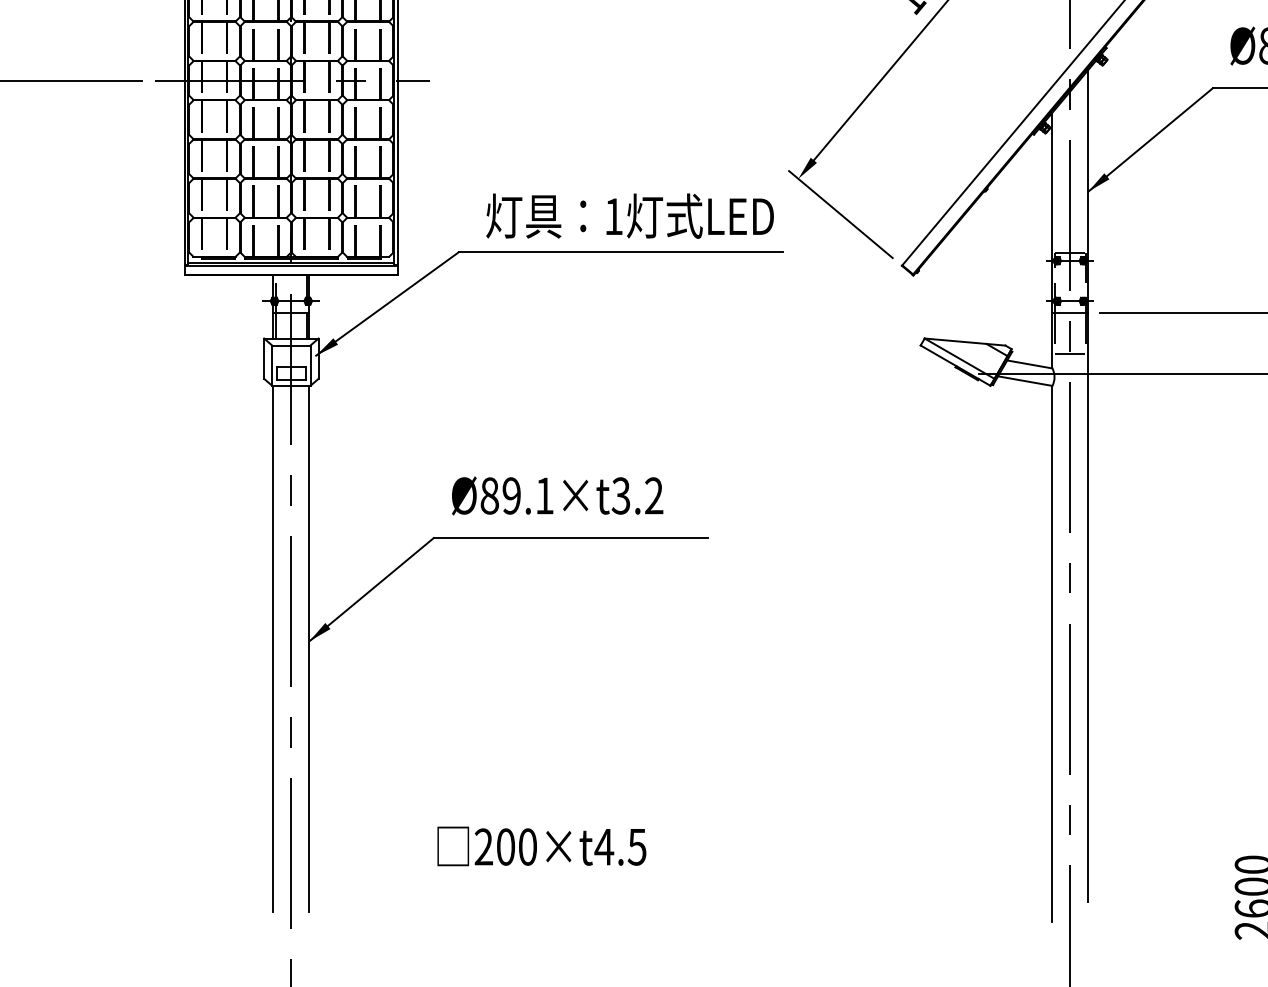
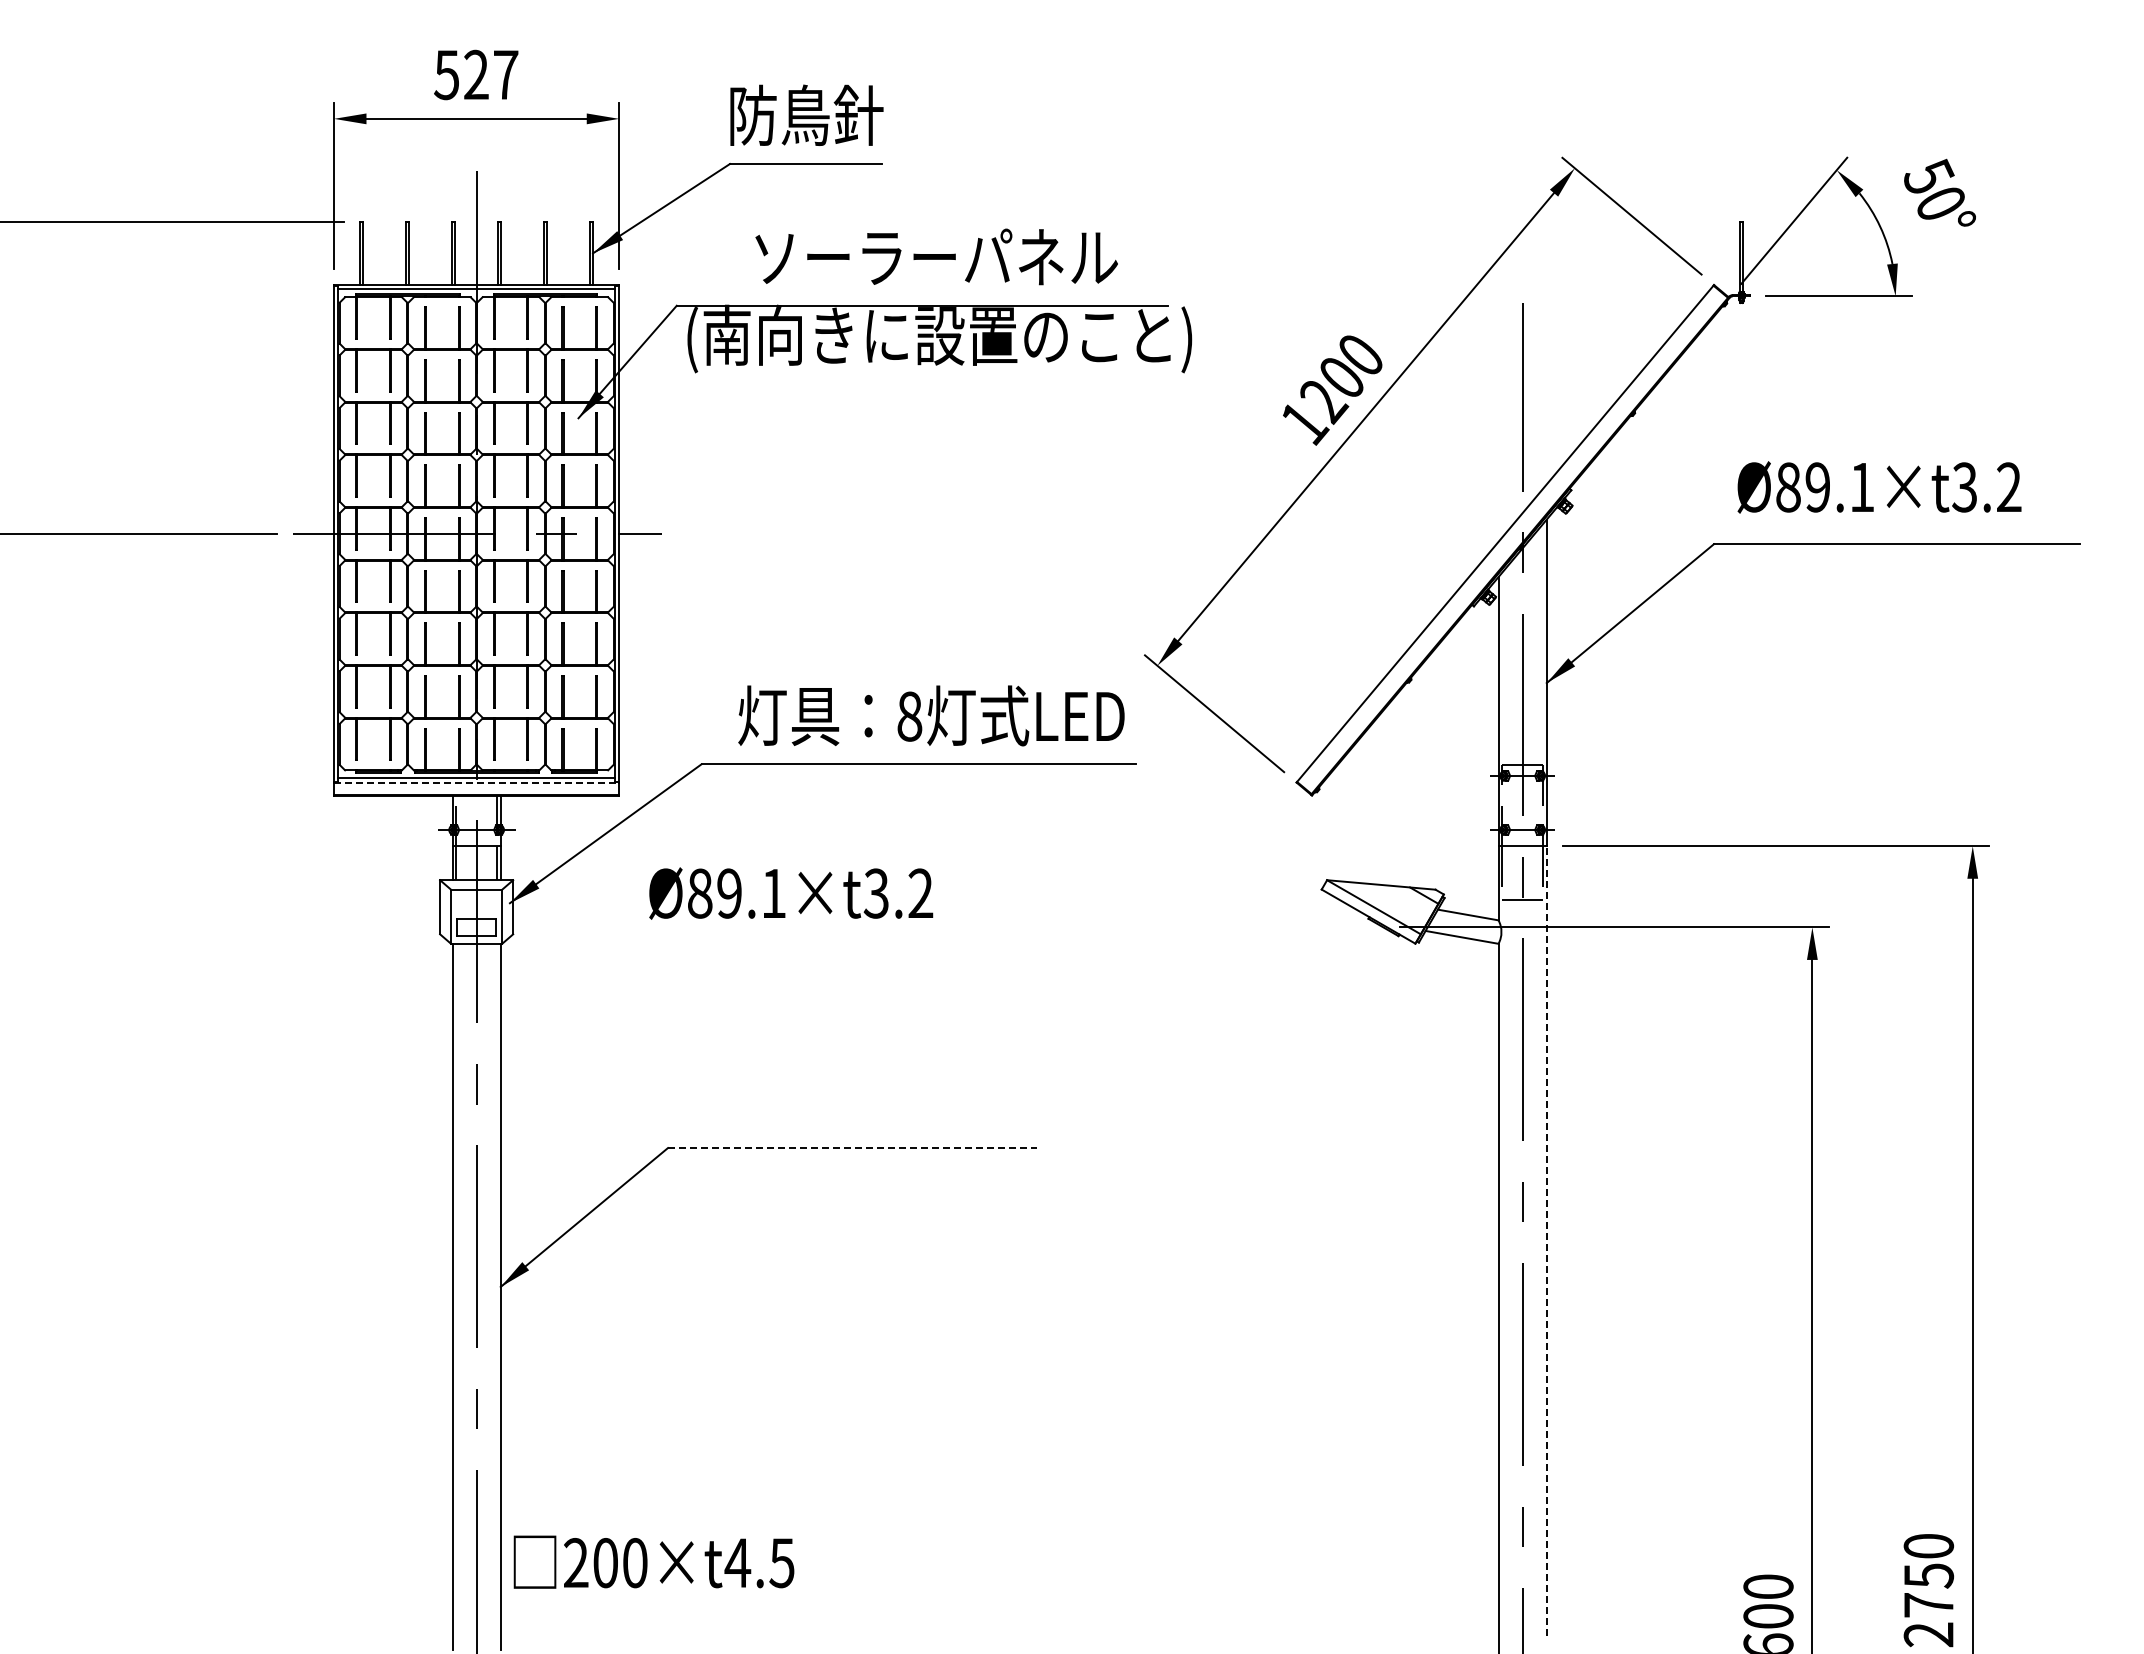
text: (613, 216) -> (909, 716), 1 -> 8
line: (291, 265) -> (476, 782), solid -> dashed
text: (557, 495) -> (791, 893), moved
line: (571, 538) -> (852, 1148), solid -> dashed
line: (1088, 607) -> (1546, 1241), solid -> dashed
text: (541, 845) -> (653, 1561), moved

